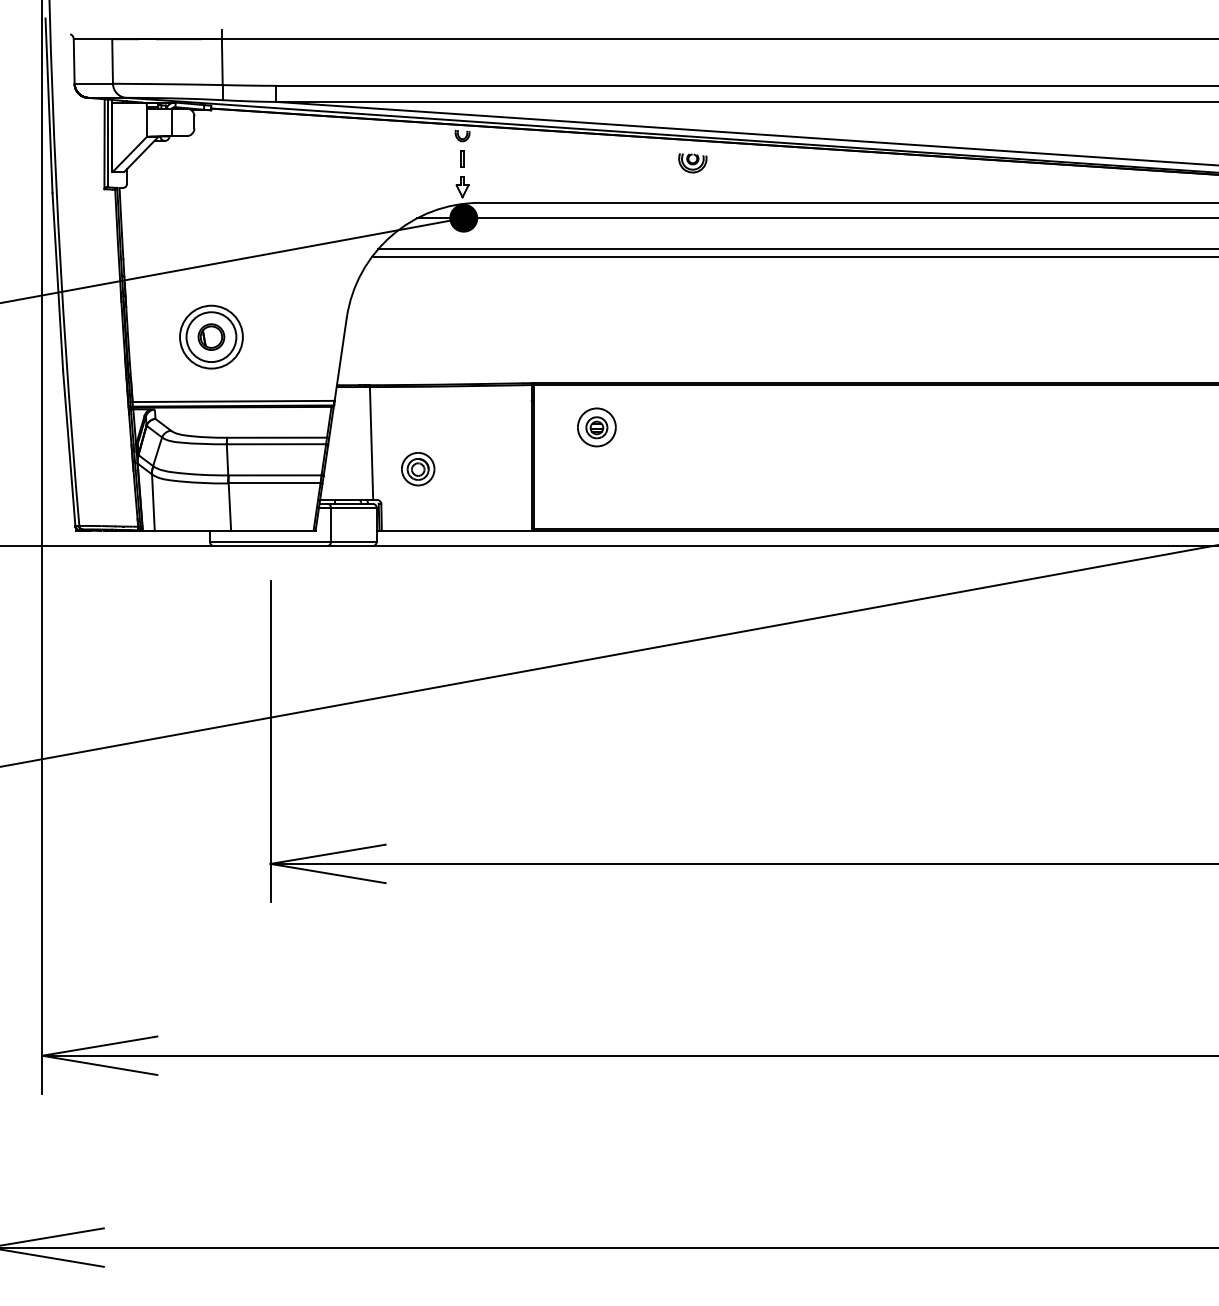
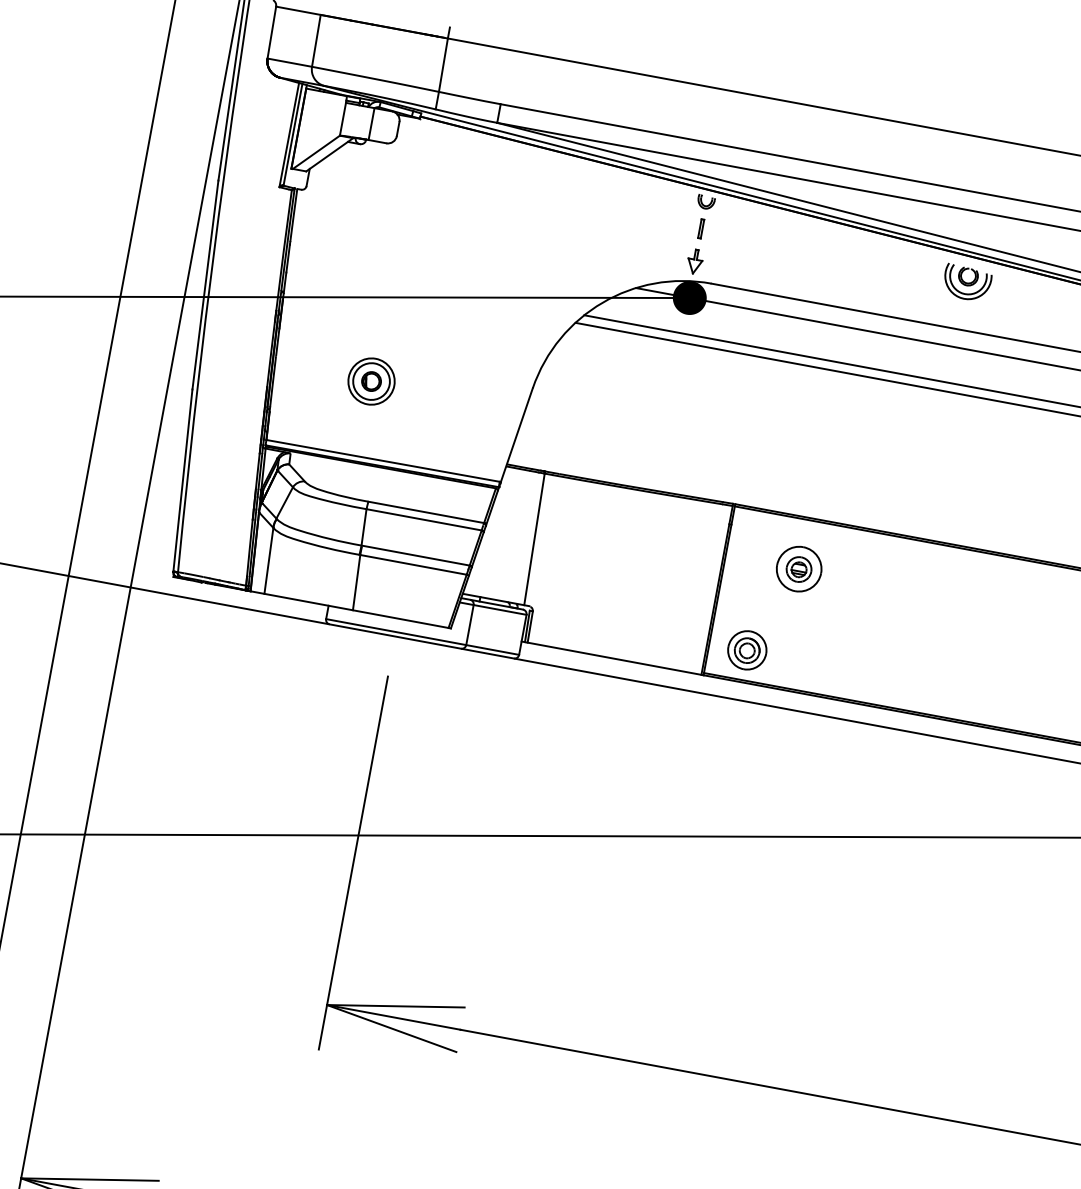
part: (692, 163) -> (966, 283), size x1.43
part: (210, 336) -> (370, 380), size x0.62
part: (418, 469) -> (747, 650), moved

